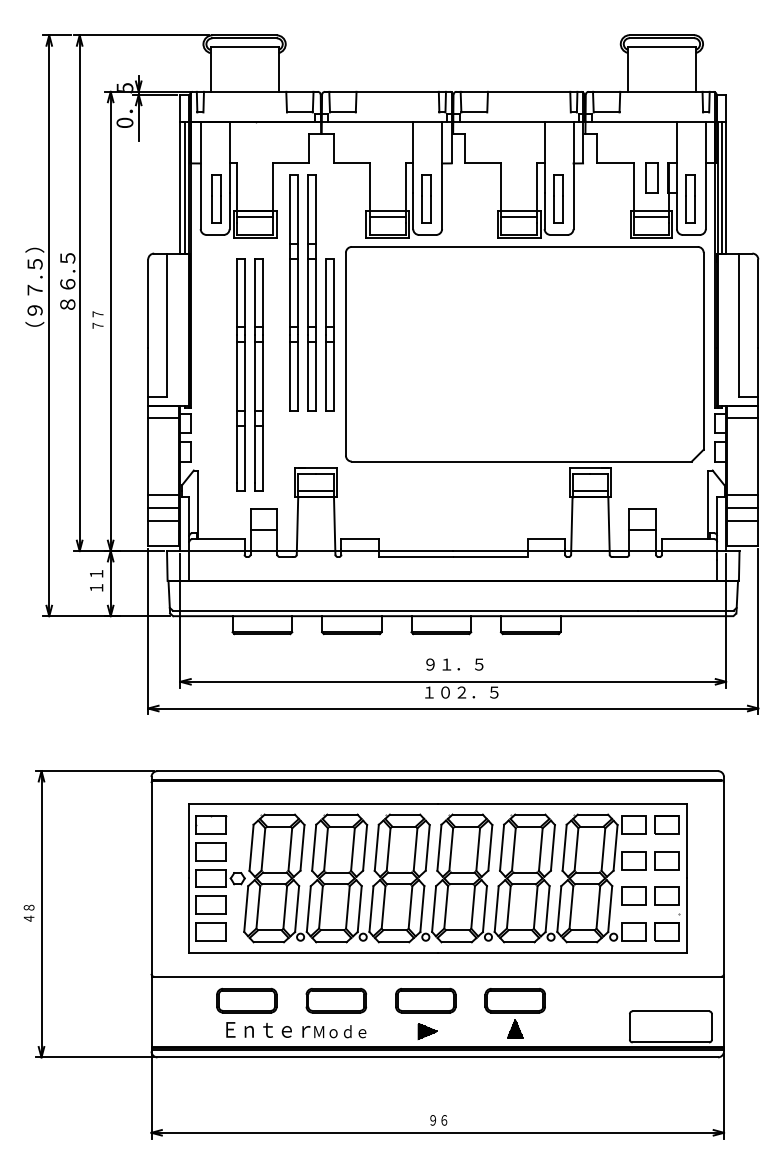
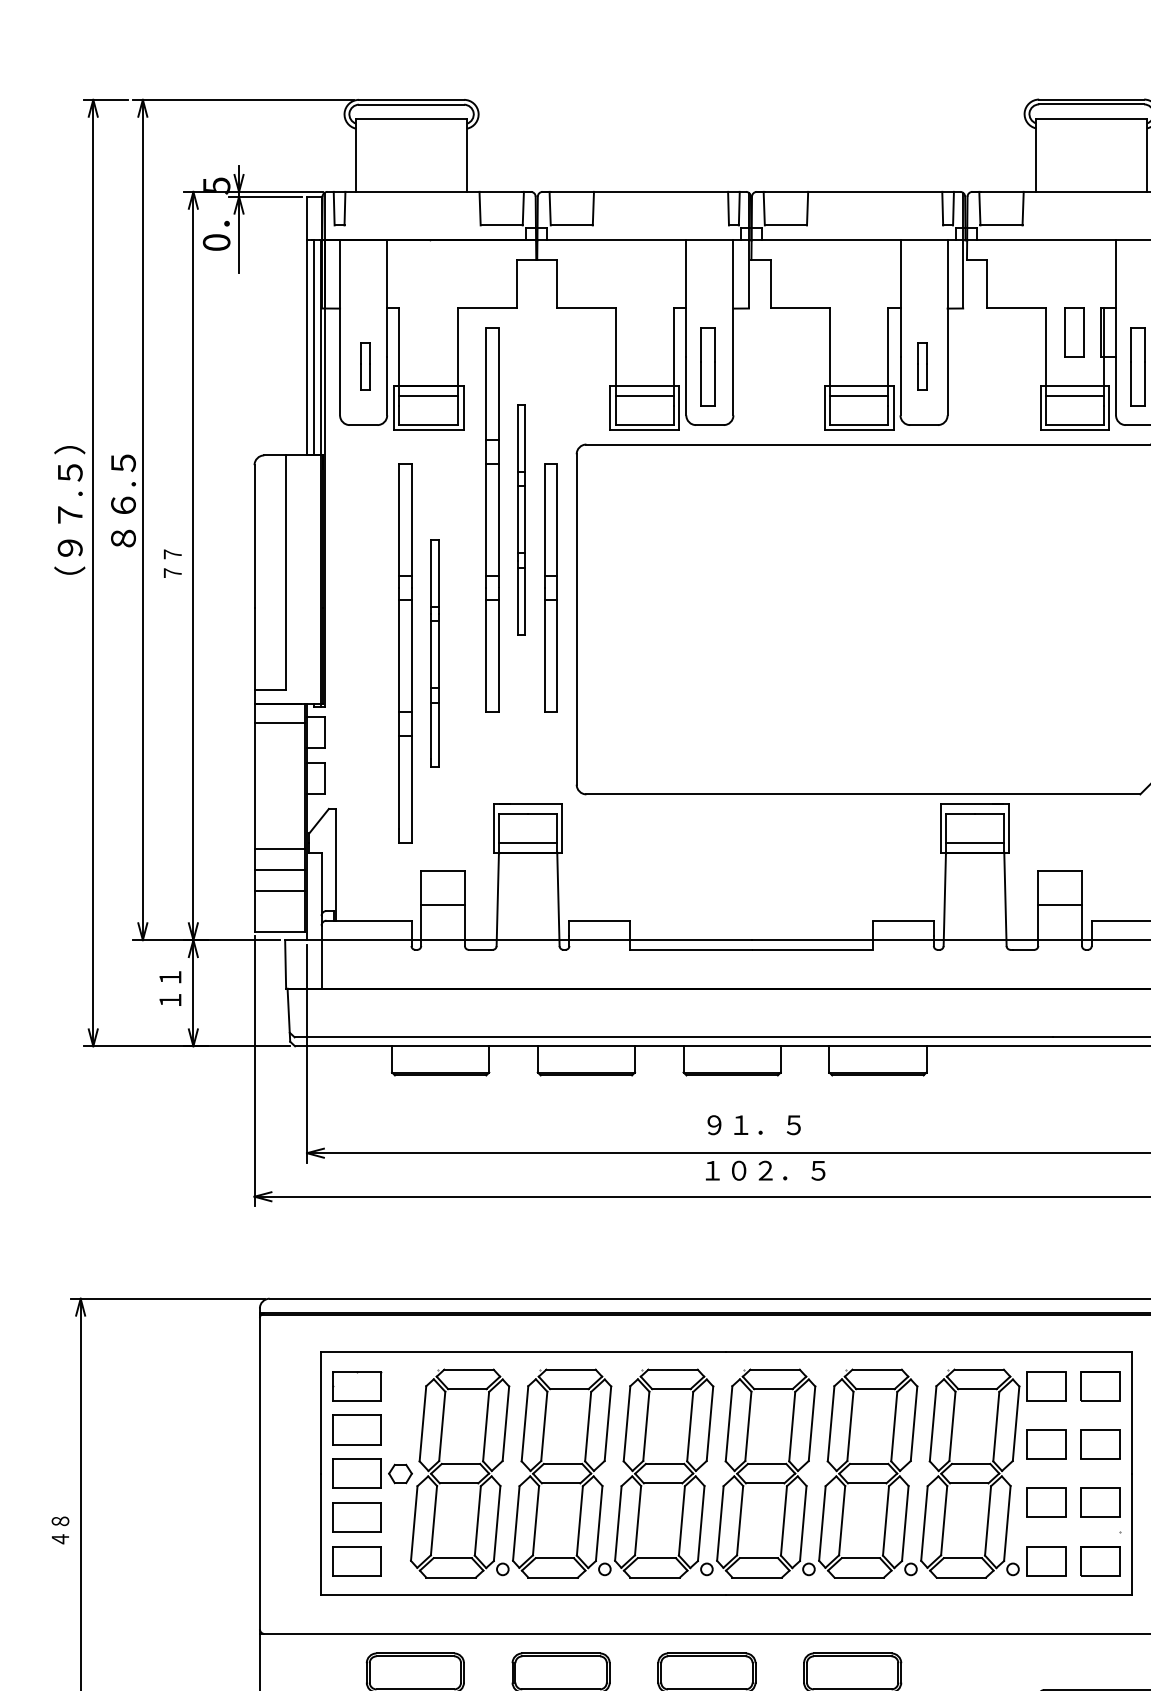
part: (216, 198) -> (365, 365), size x0.6
part: (558, 198) -> (923, 365), size x0.6
part: (311, 292) -> (520, 518), size x0.6
part: (258, 374) -> (434, 652), size x0.6

